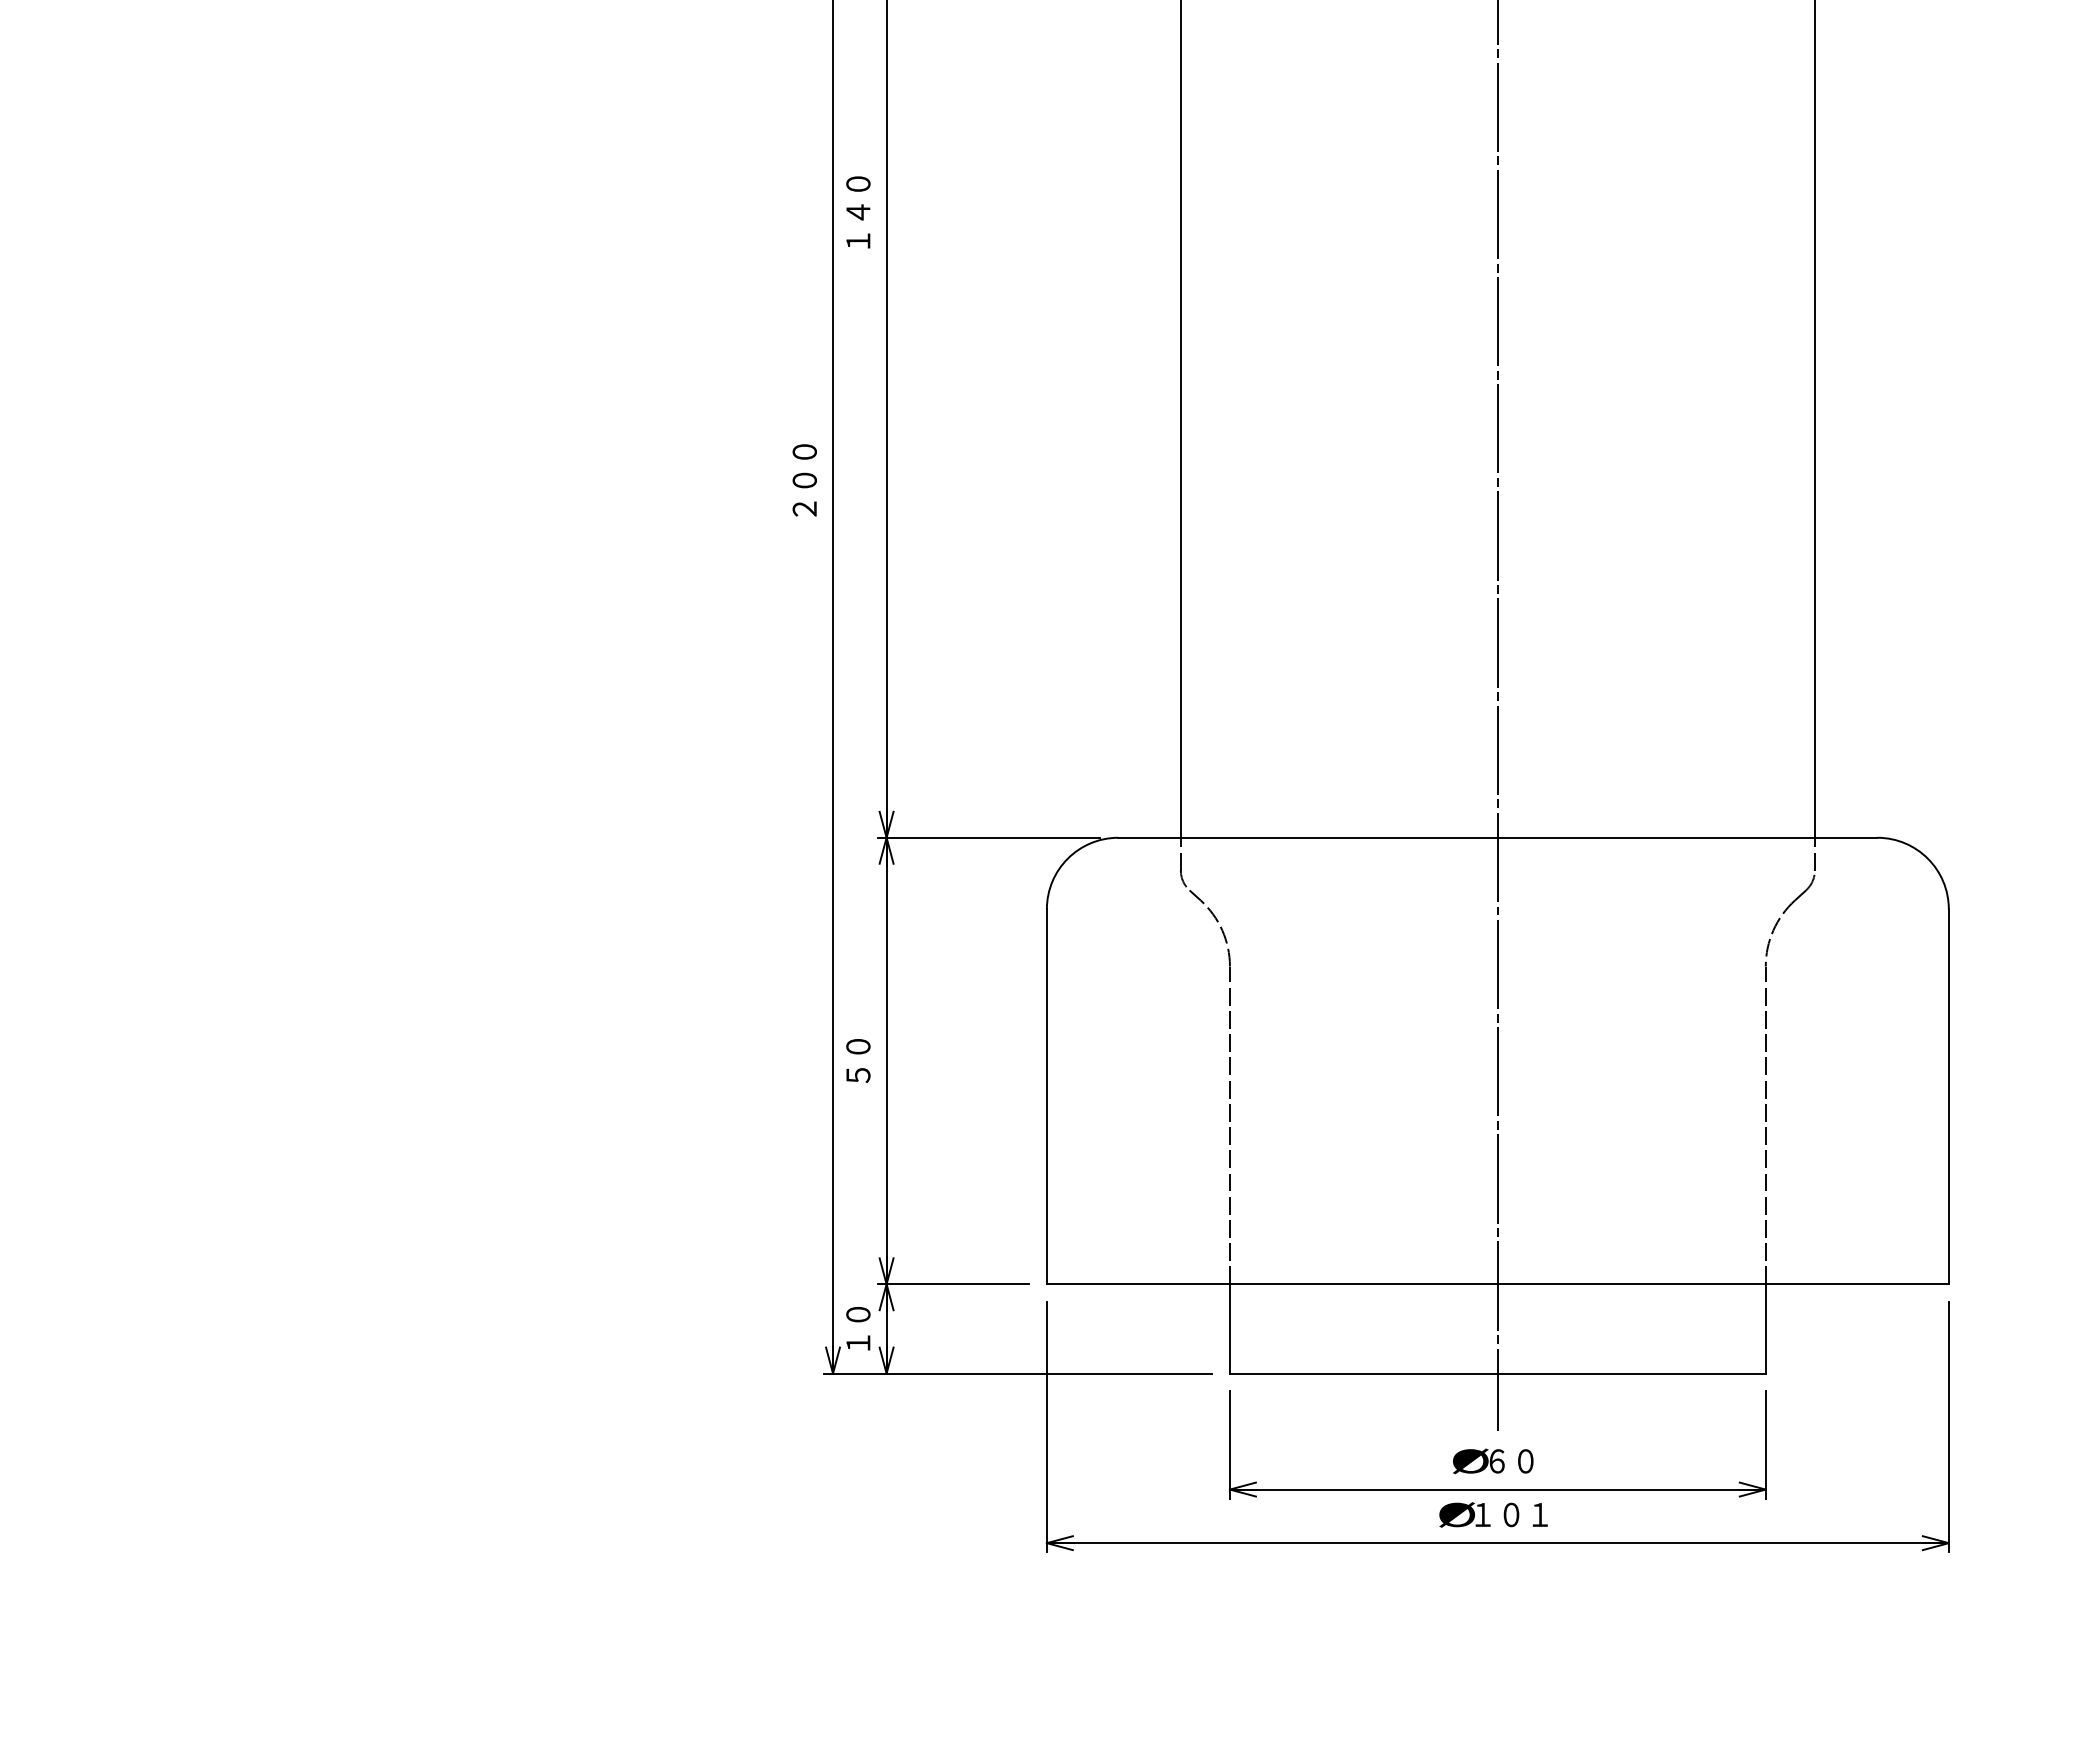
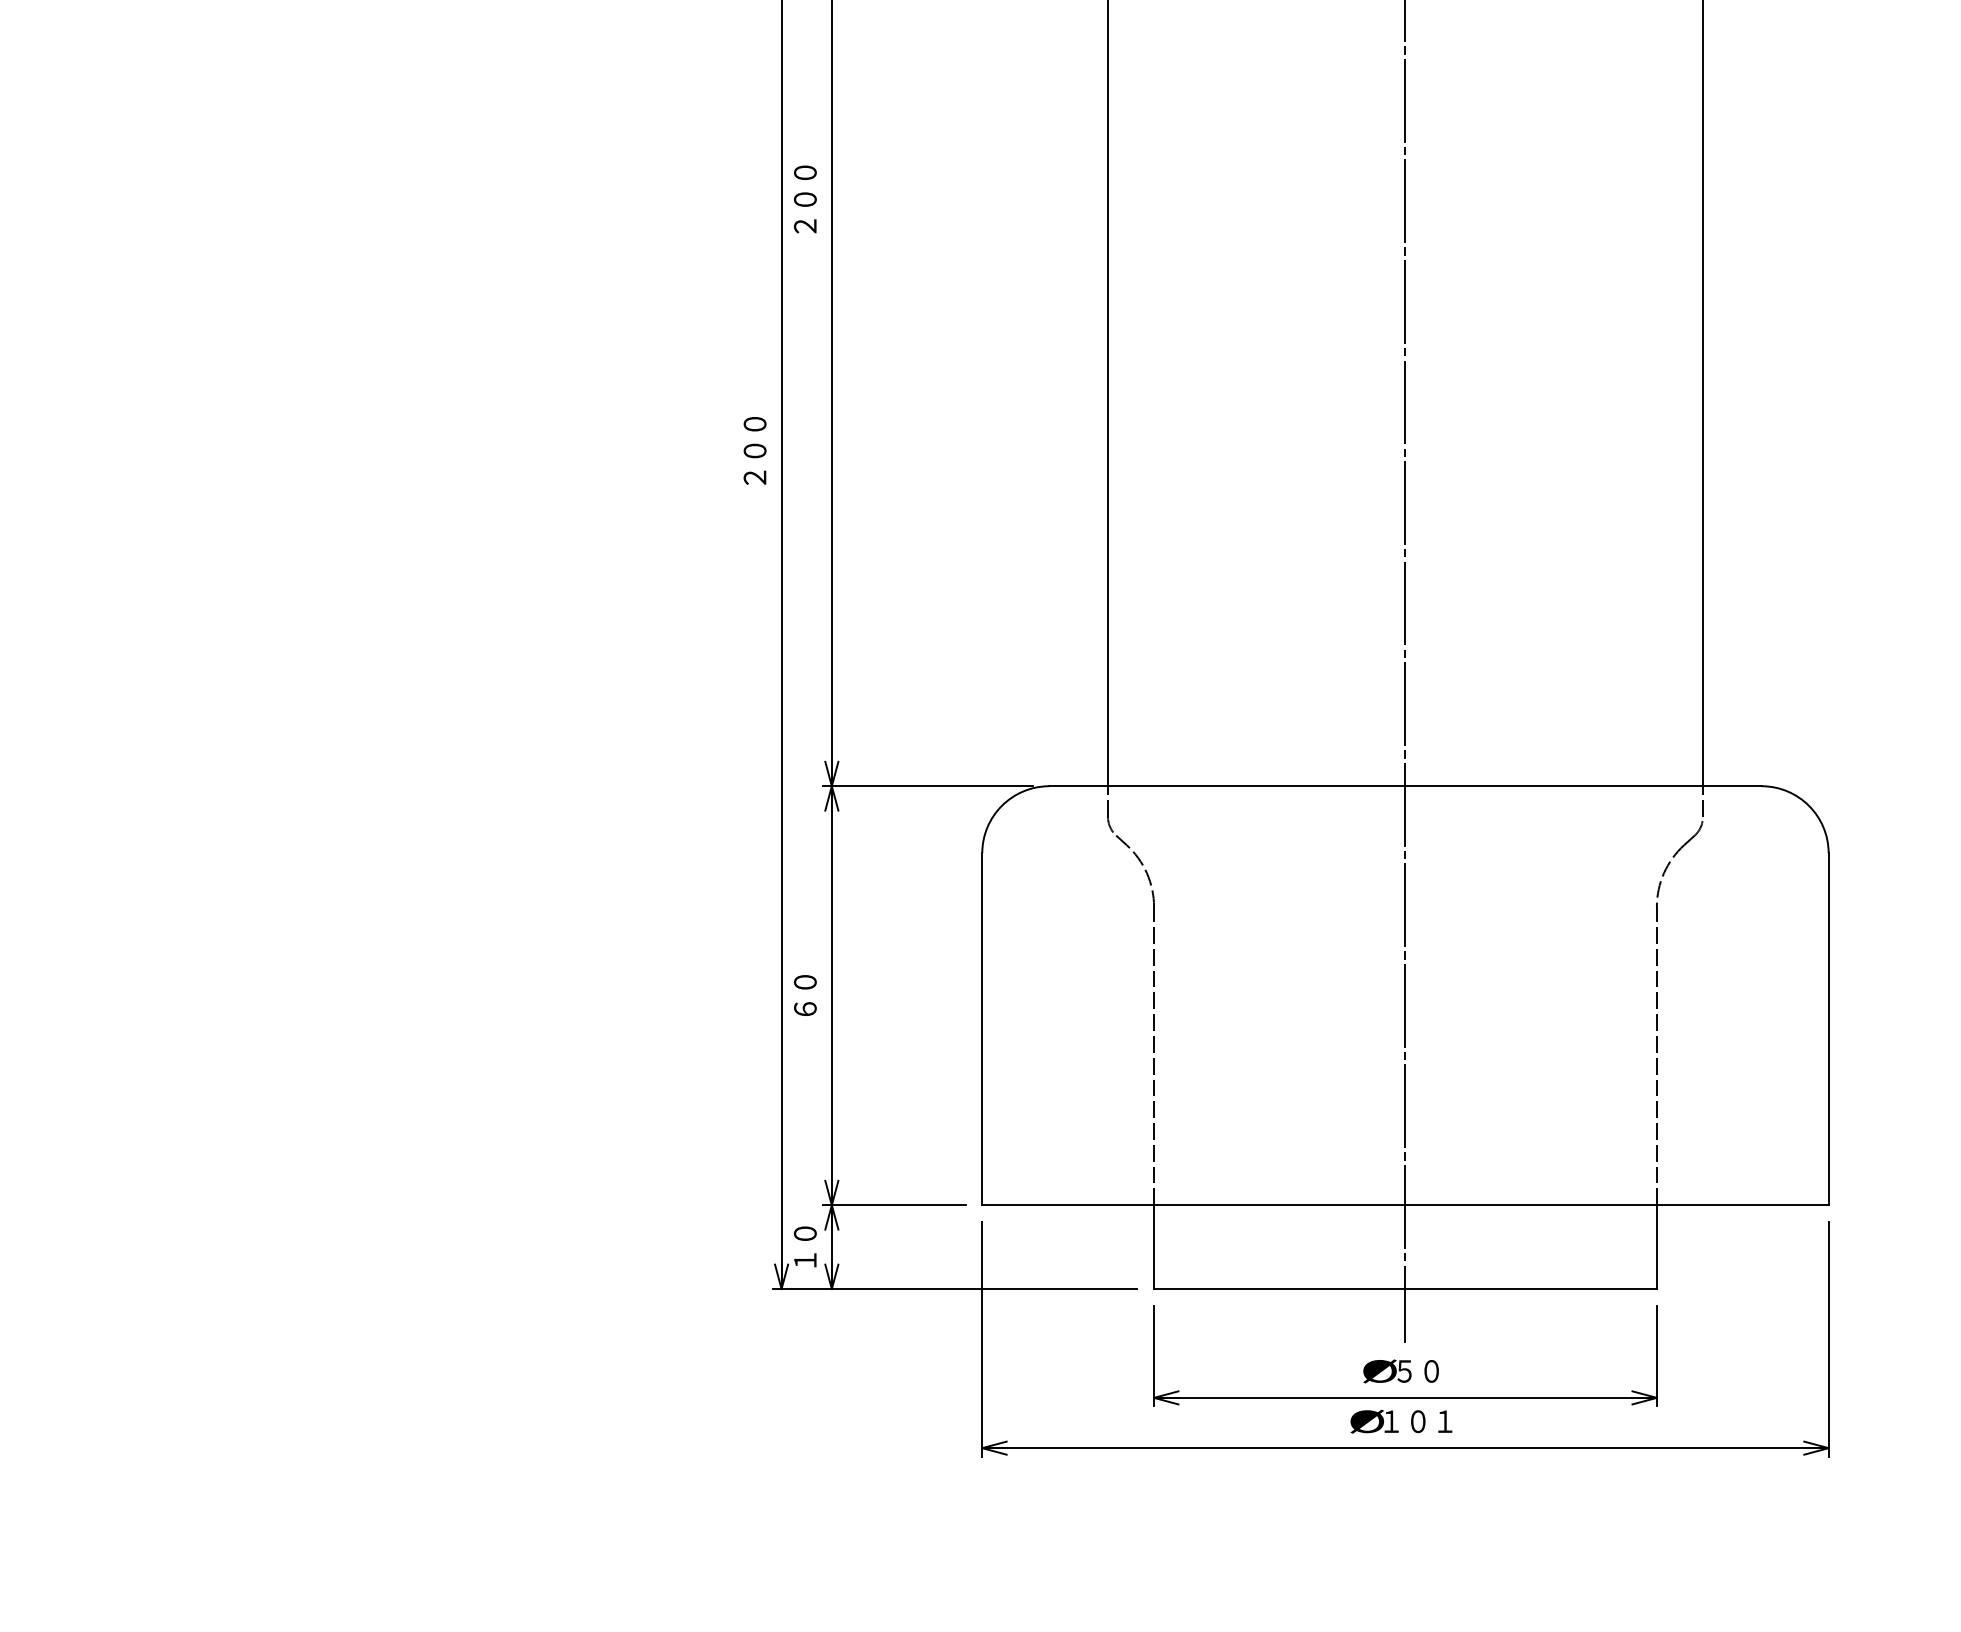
text: (858, 226) -> (805, 212), １４０ -> ２００
text: (858, 1074) -> (805, 1008), ５０ -> ６０
text: (1496, 1461) -> (1404, 1371), ６０ -> ５０

